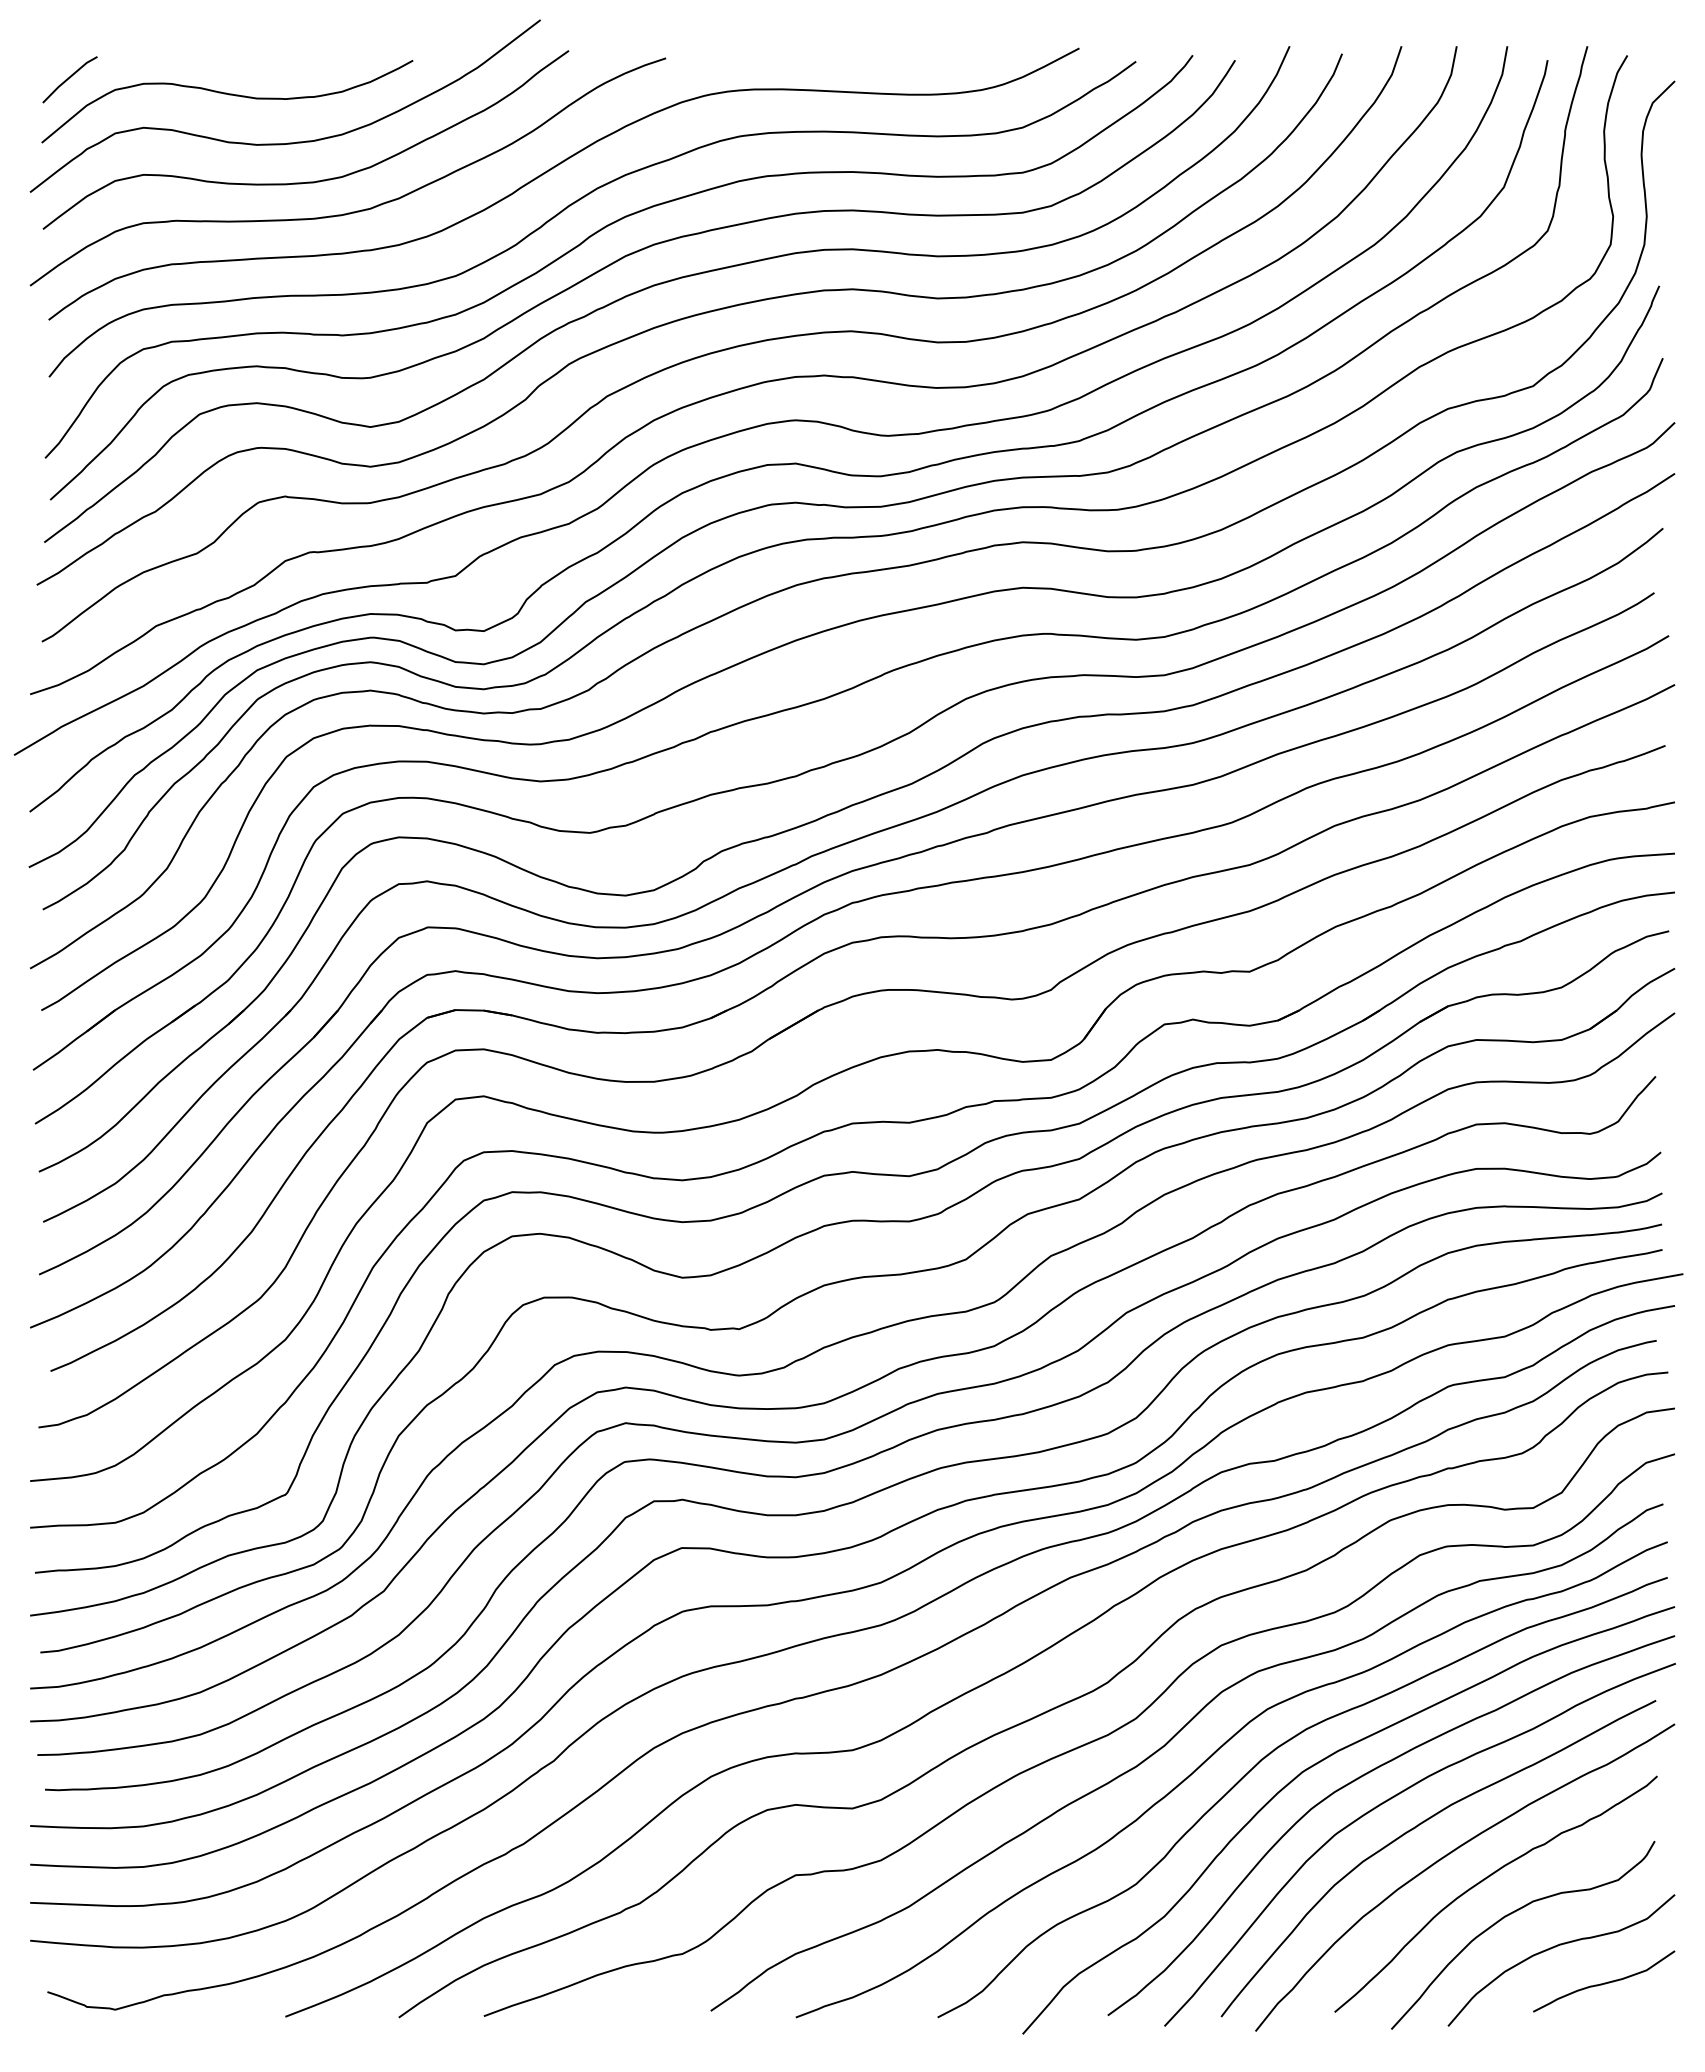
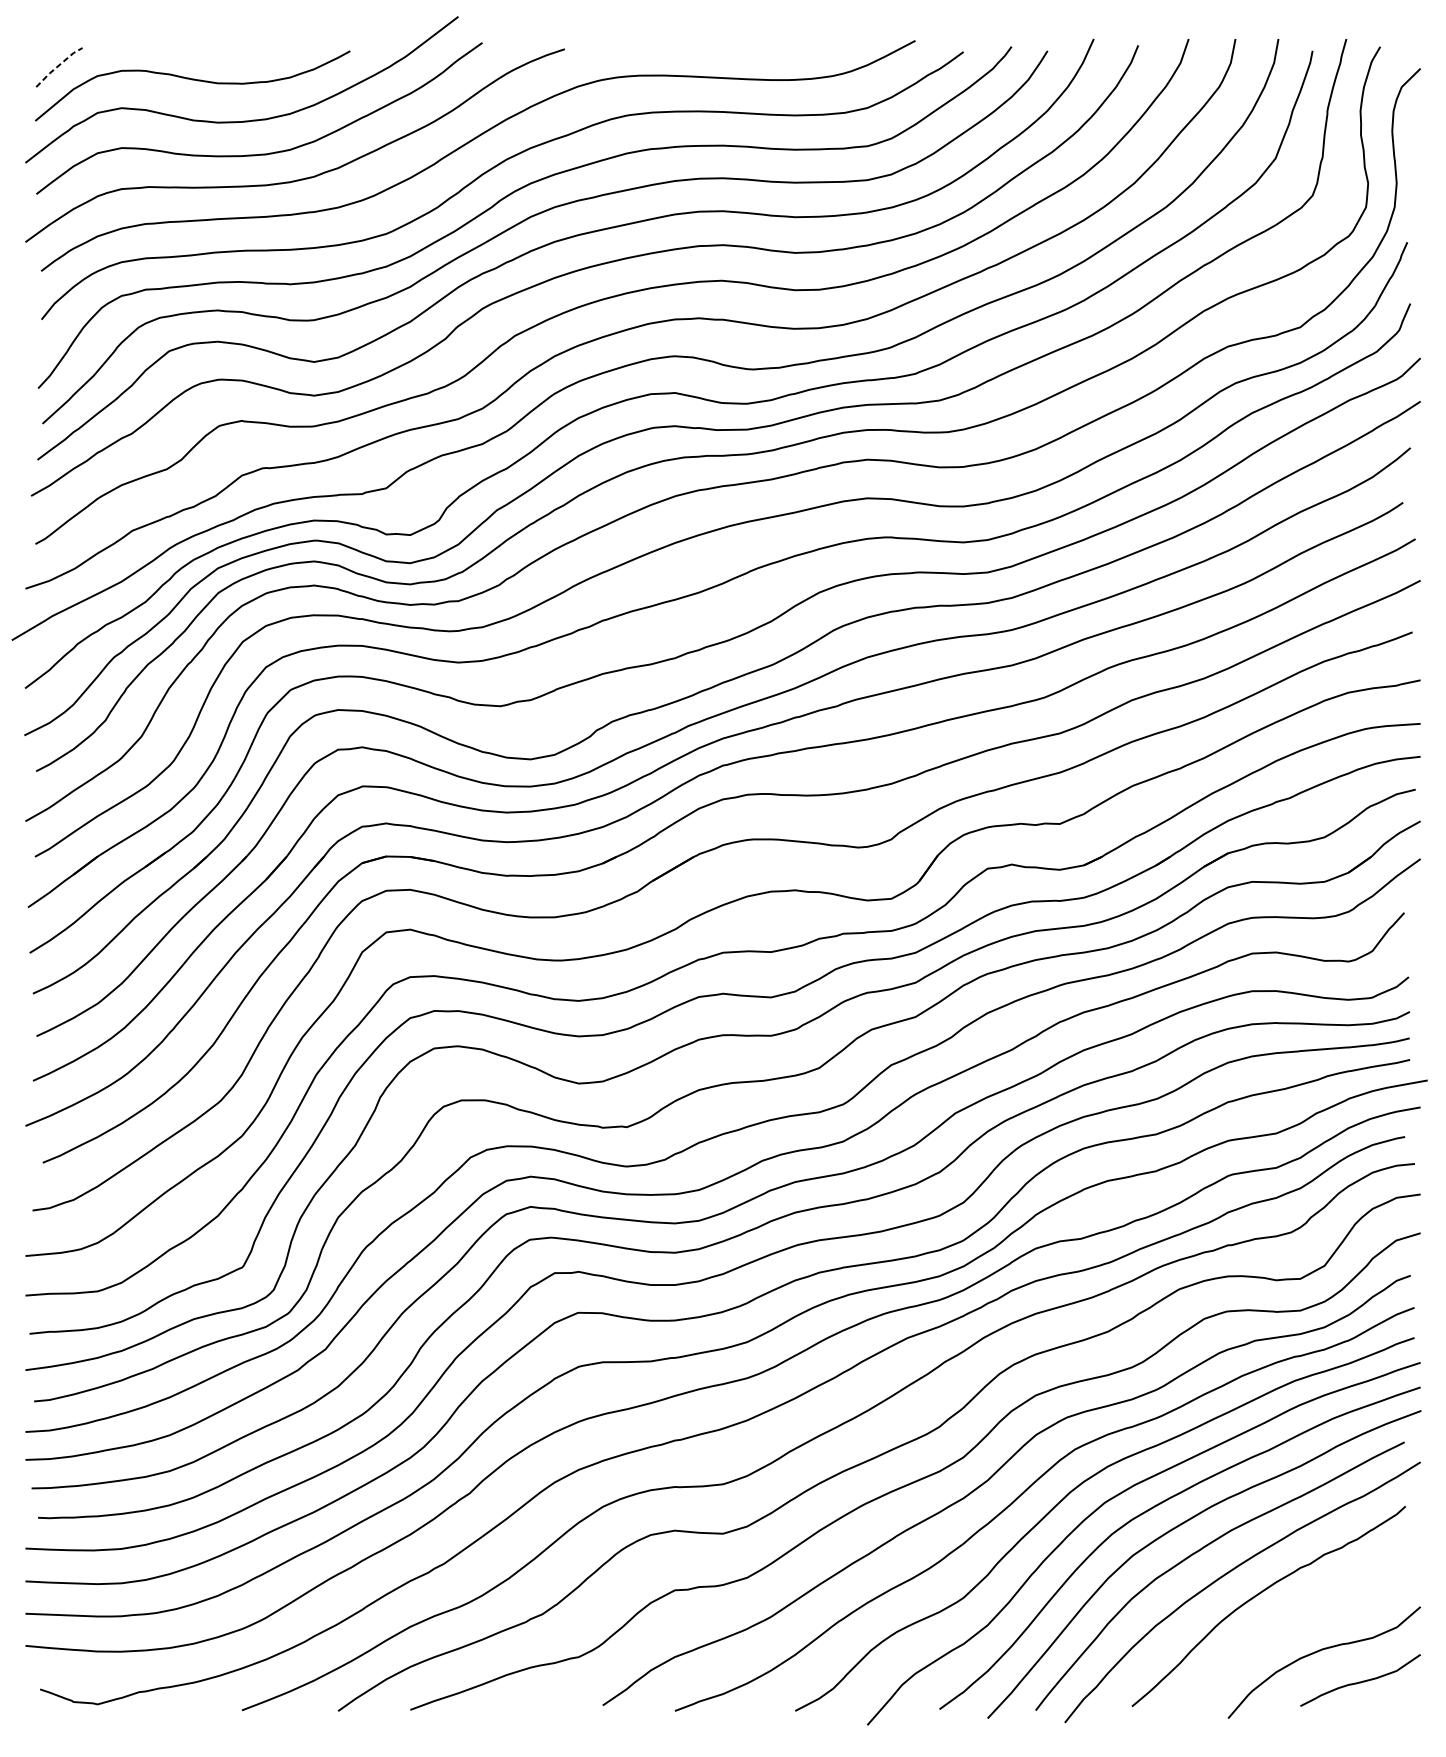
line: (68, 78) -> (58, 66), solid -> dashed
curve: (1513, 1913) -> (1283, 1622), removed

